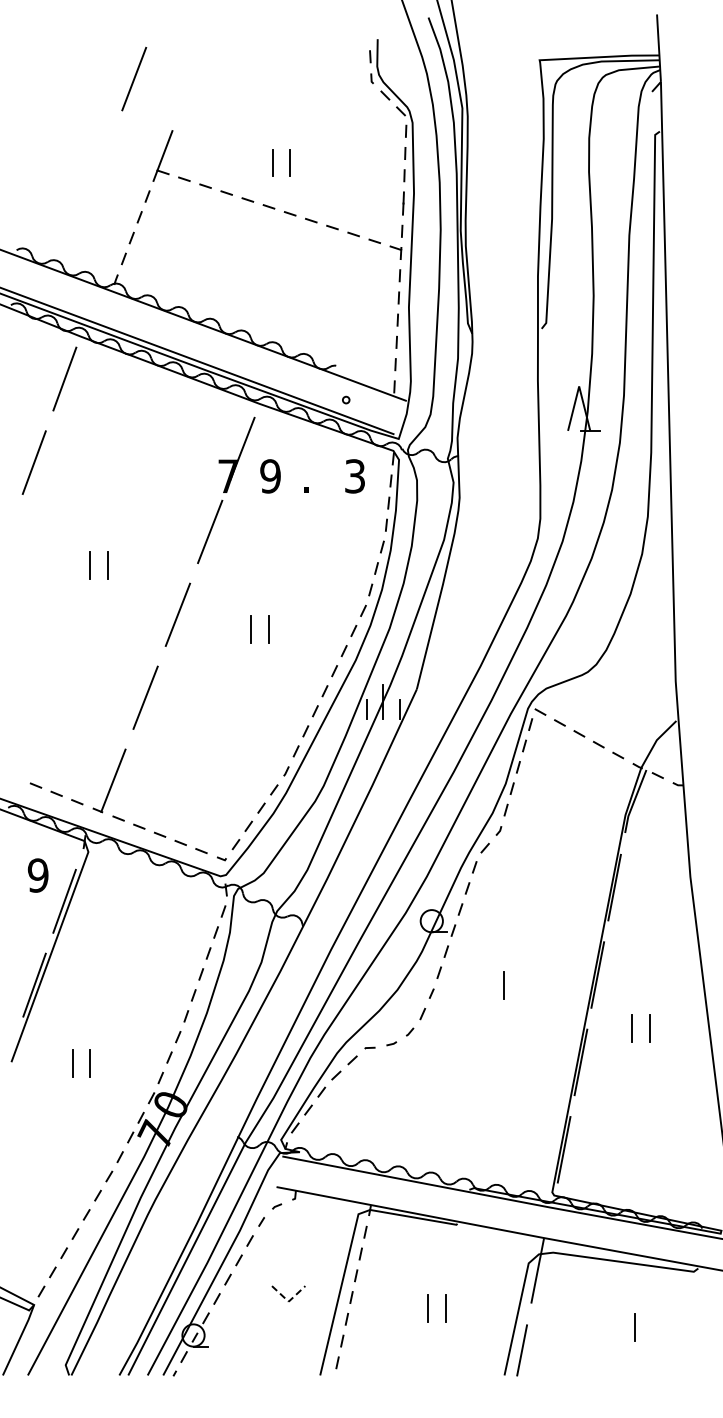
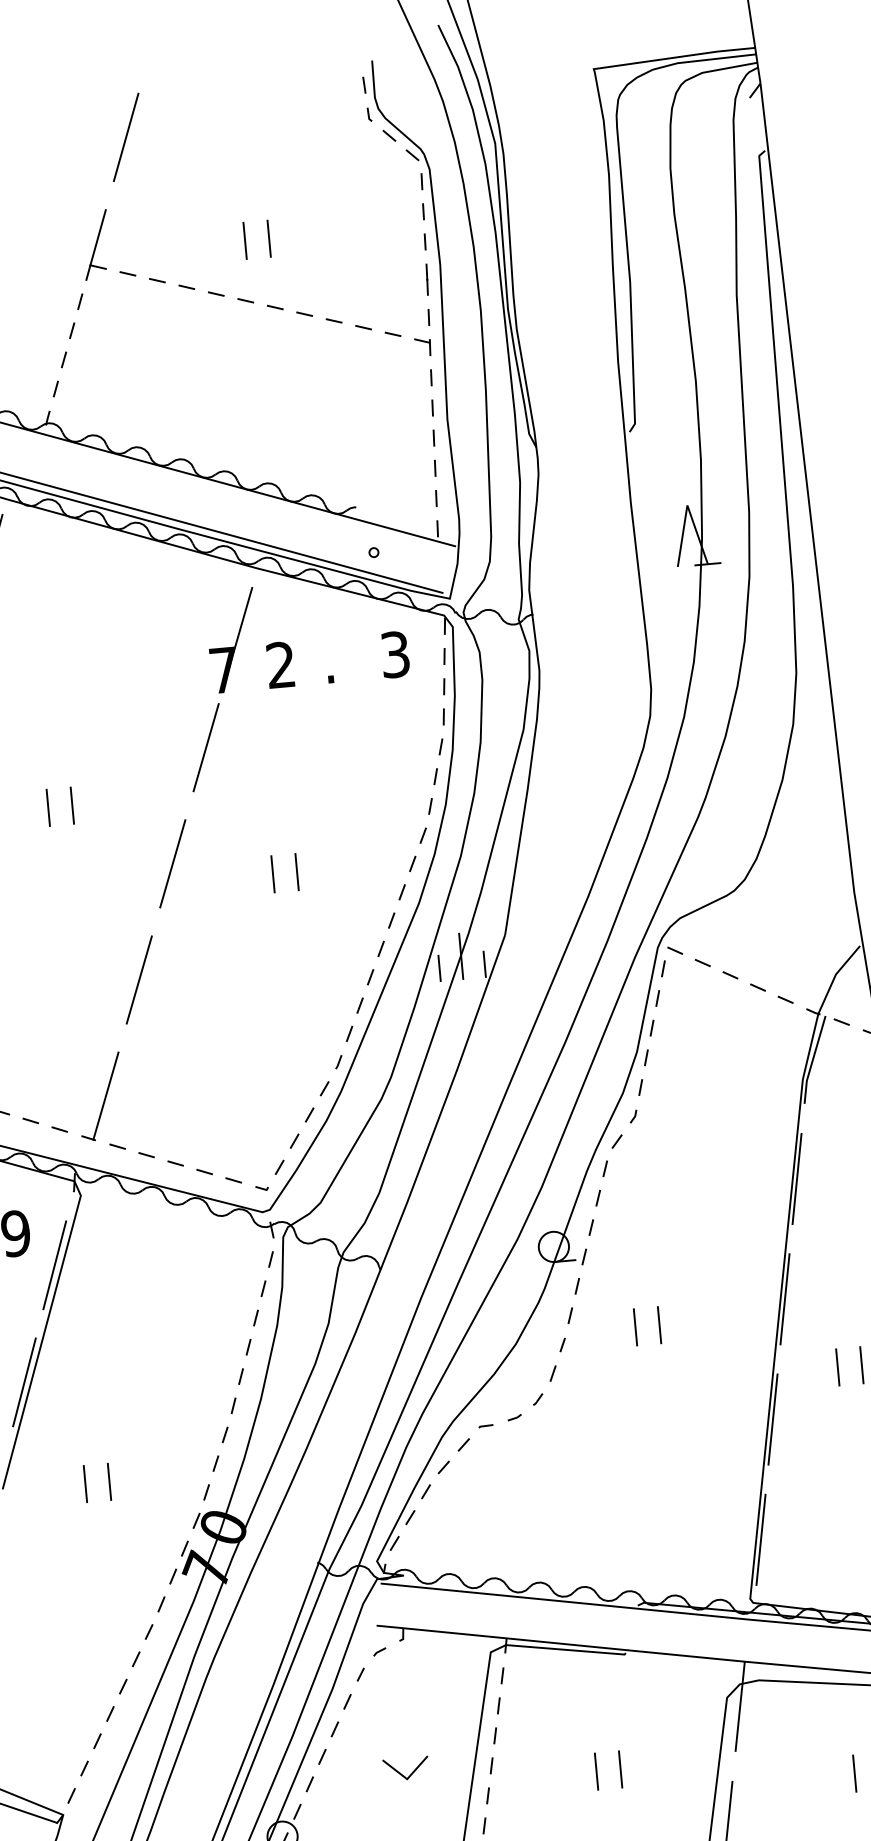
line: (134, 78) -> (126, 136), moved
text: (270, 476) -> (280, 665), 9 -> 2
line: (486, 985) -> (635, 1327), added
line: (288, 1301) -> (406, 1778), dashed -> solid
line: (617, 1327) -> (855, 1773), added

